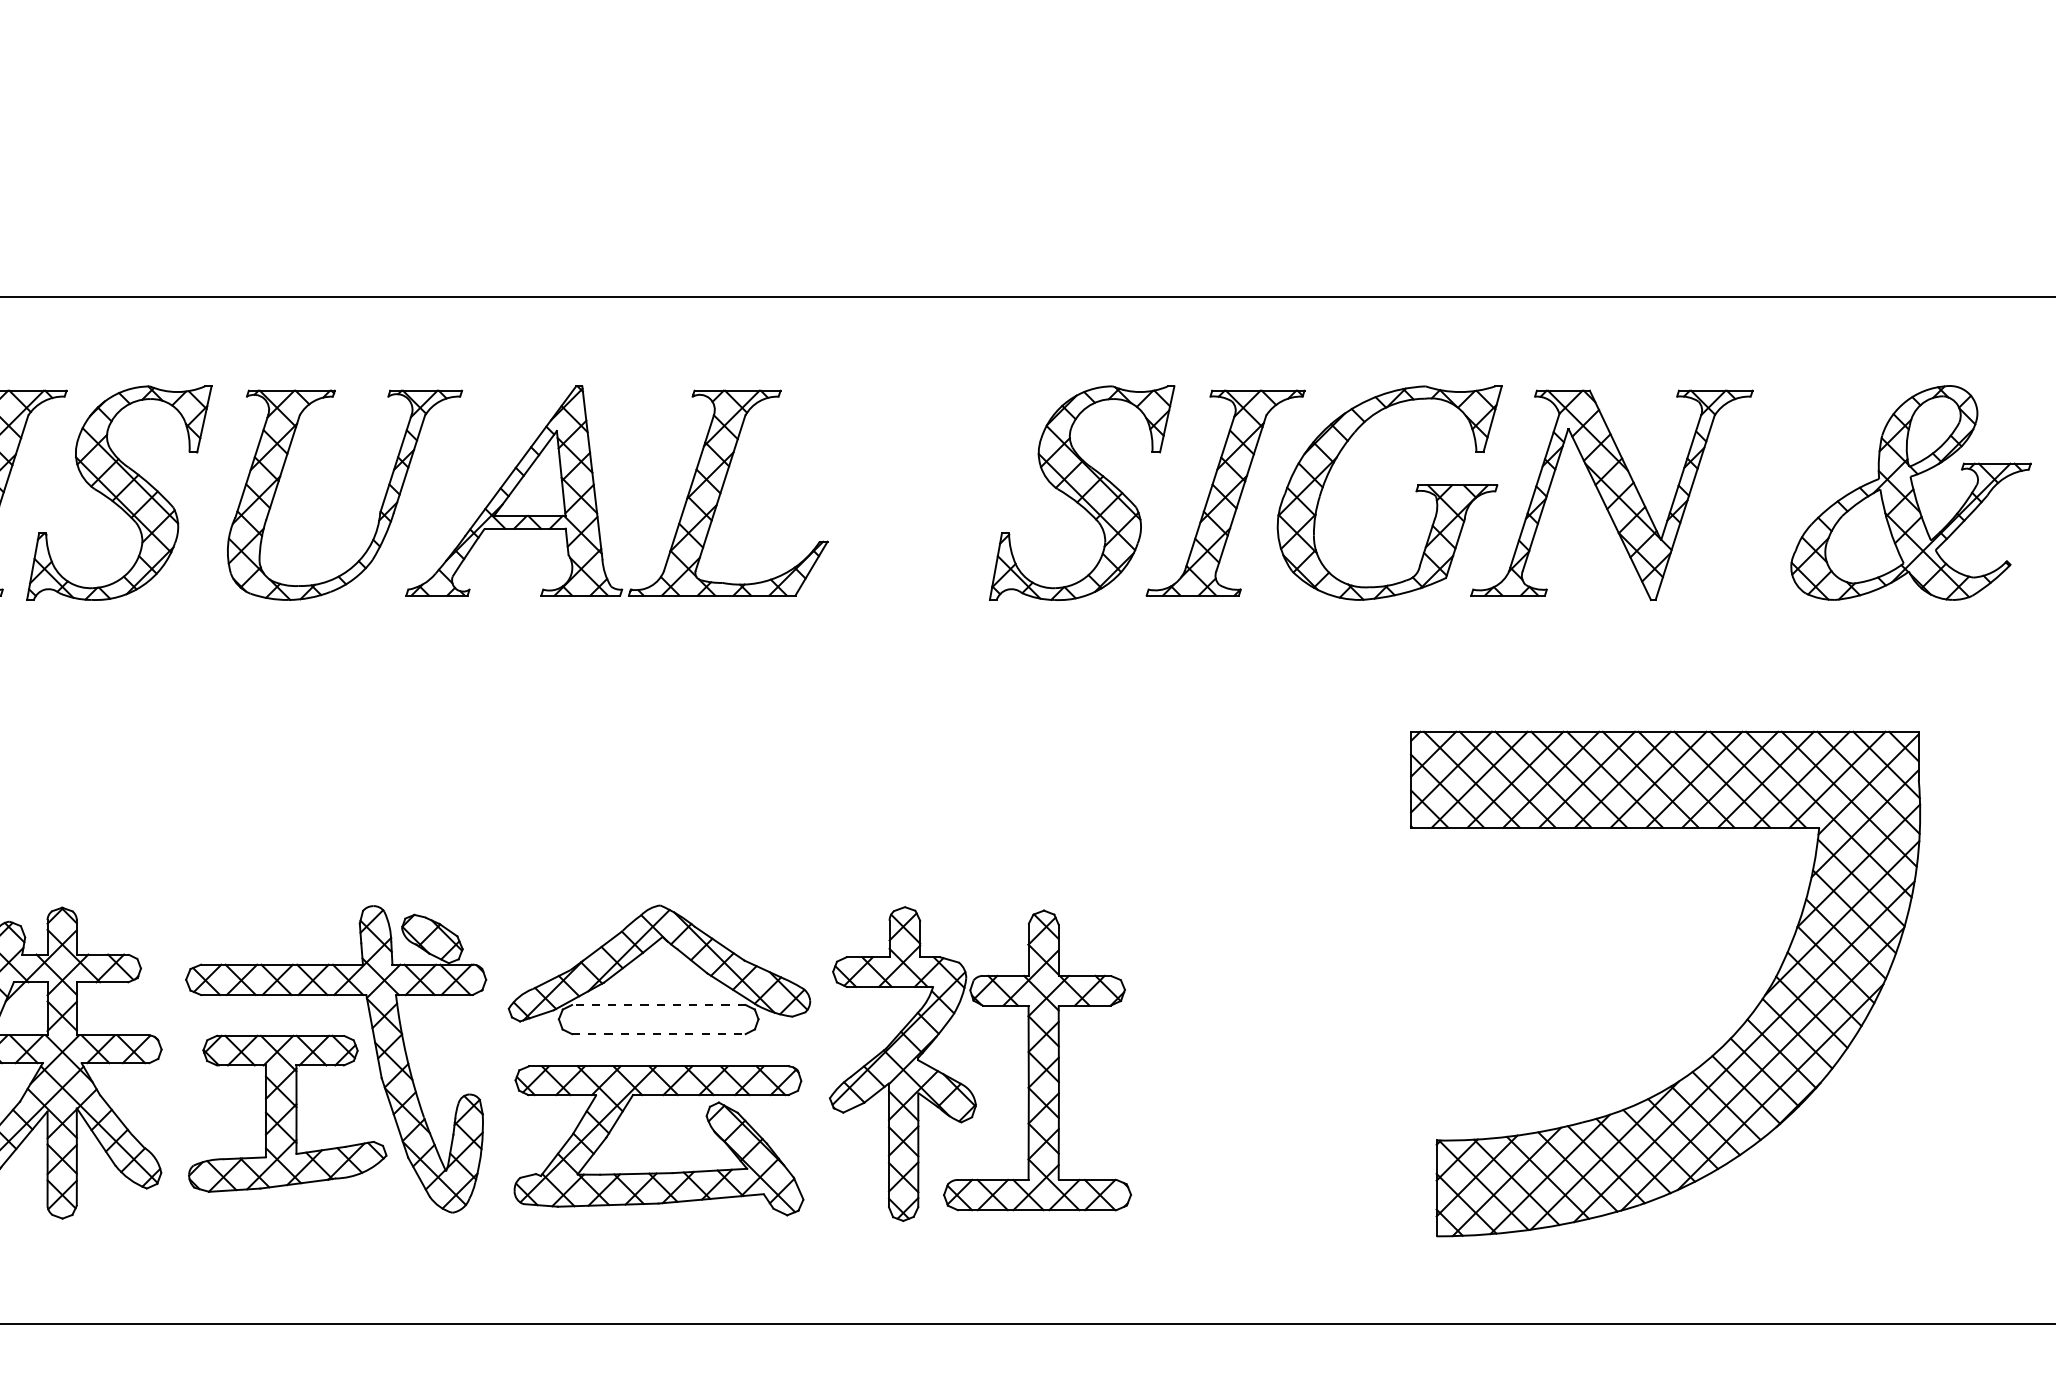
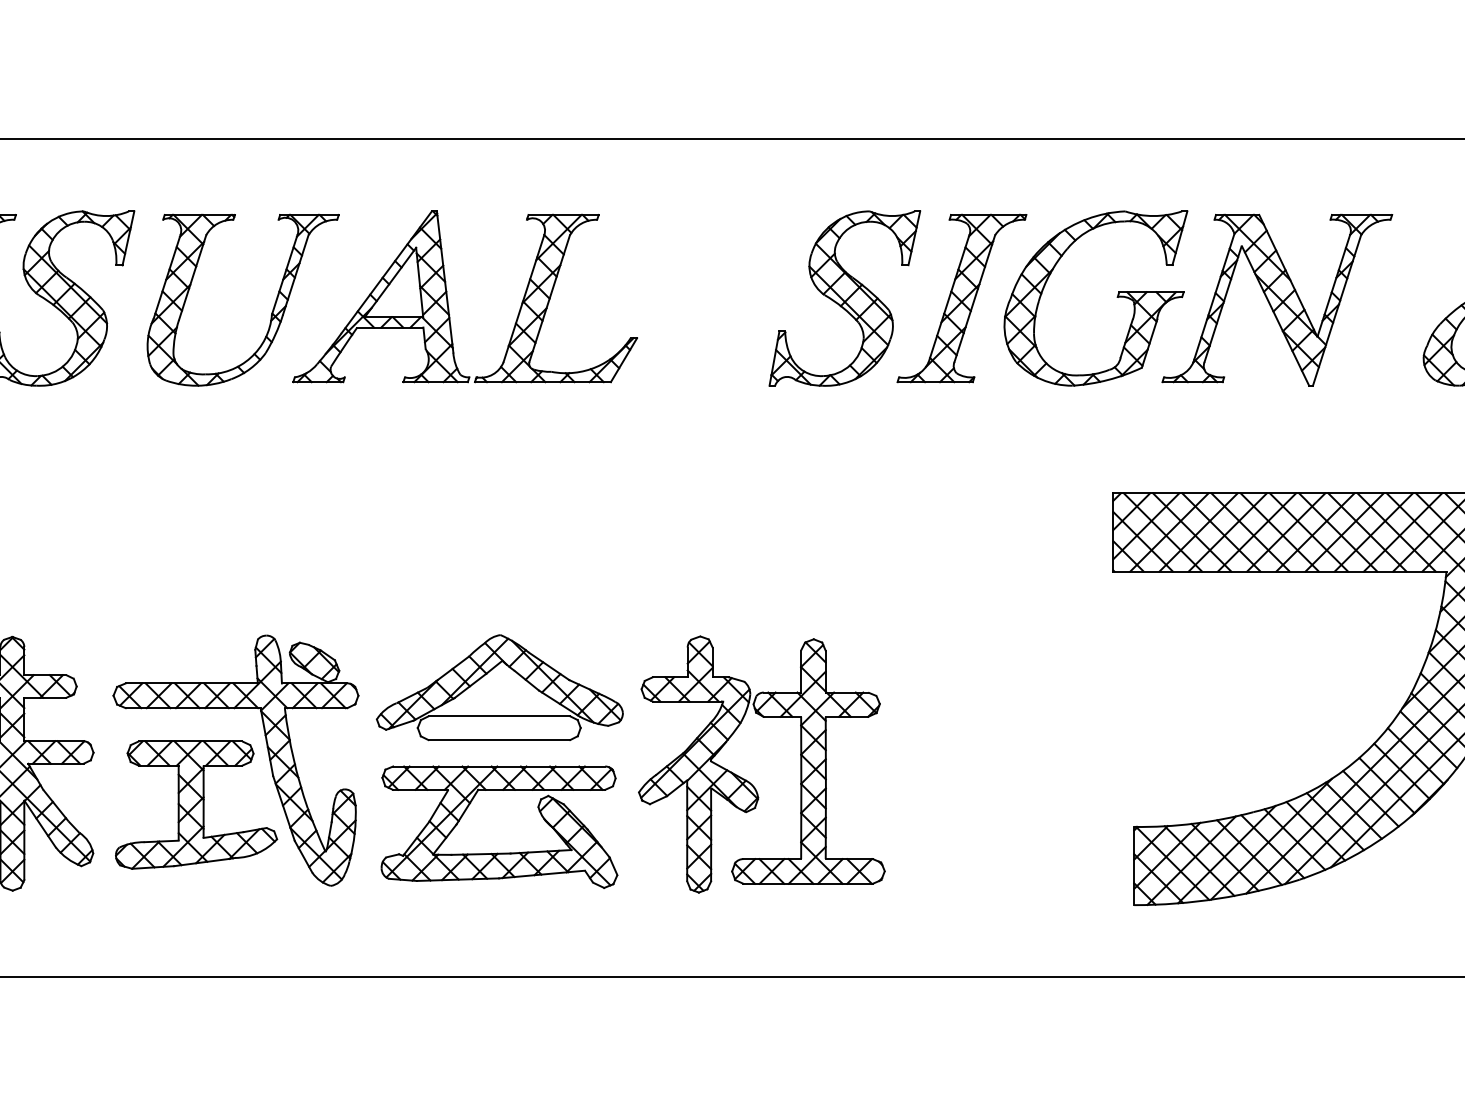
line: (658, 1005) -> (499, 716), dashed -> solid
line: (658, 1034) -> (499, 740), dashed -> solid

